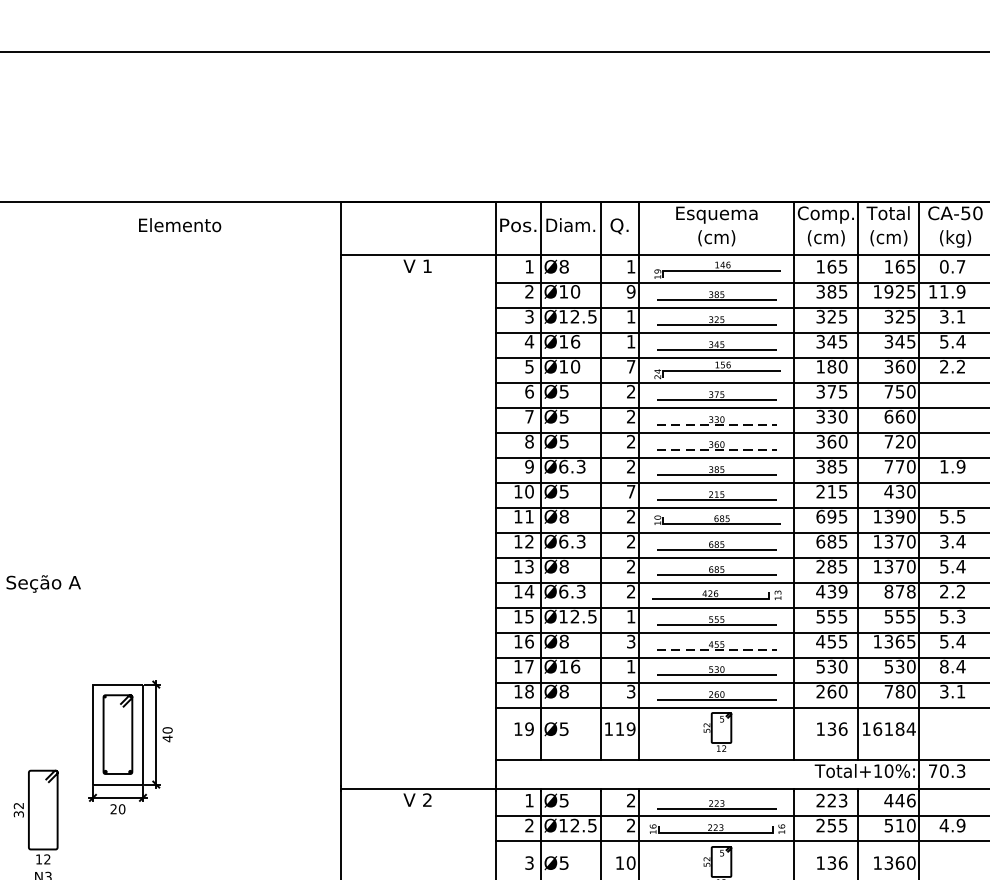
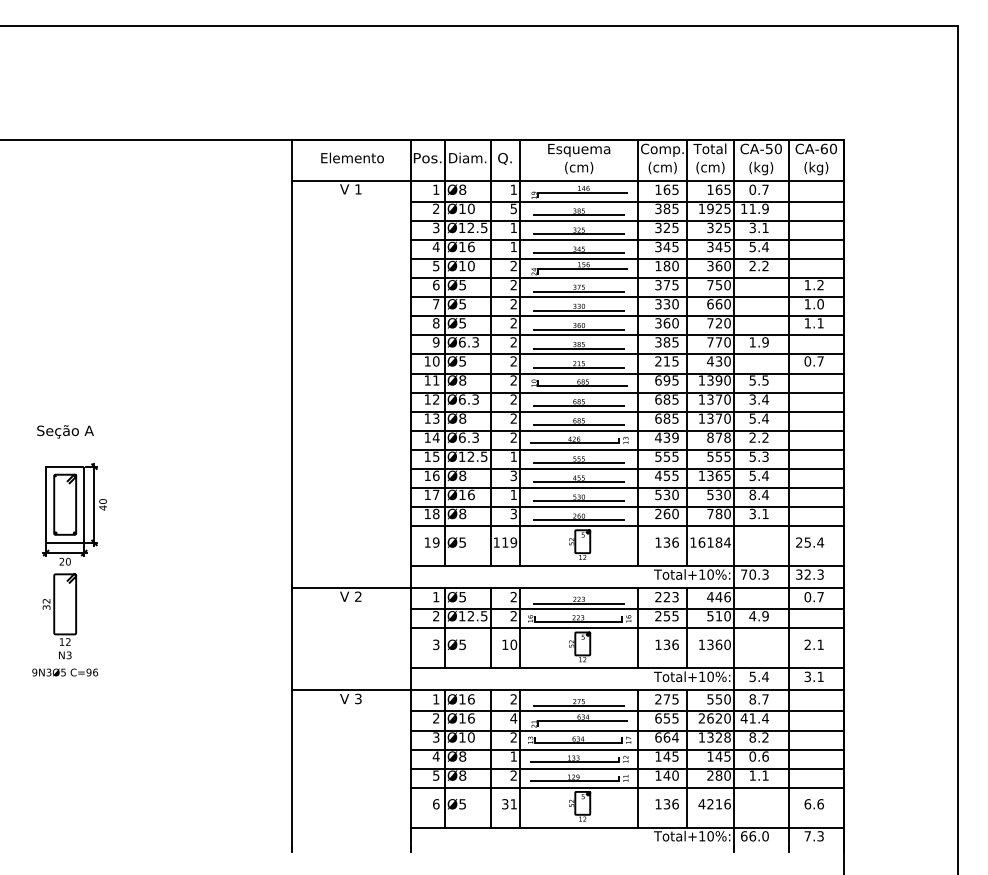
text: (179, 224) -> (352, 157), moved
text: (630, 291) -> (513, 208), 9 -> 5
text: (630, 366) -> (513, 265), 7 -> 2
line: (717, 424) -> (579, 310), dashed -> solid
line: (717, 449) -> (579, 329), dashed -> solid
text: (630, 491) -> (513, 361), 7 -> 2
text: (820, 566) -> (658, 418), 285 -> 685
line: (717, 650) -> (579, 482), dashed -> solid
part: (130, 747) -> (74, 514), moved

